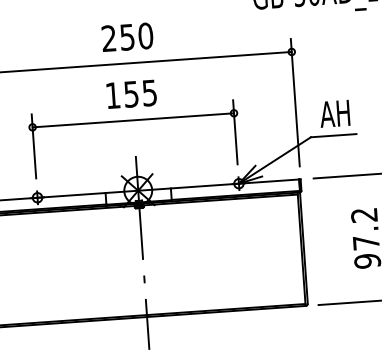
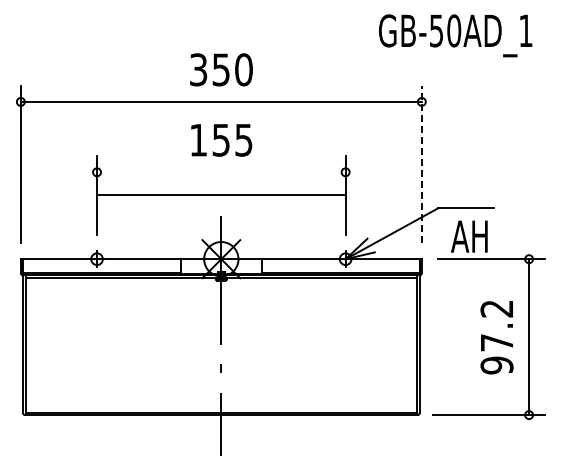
text: (108, 38) -> (198, 69), 250 -> 350
line: (295, 102) -> (421, 164), solid -> dashed
text: (334, 113) -> (469, 236), moved
line: (133, 120) -> (221, 195), moved

